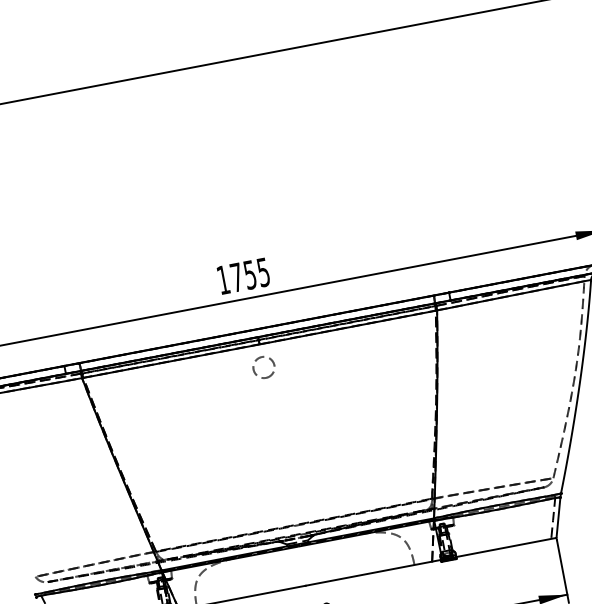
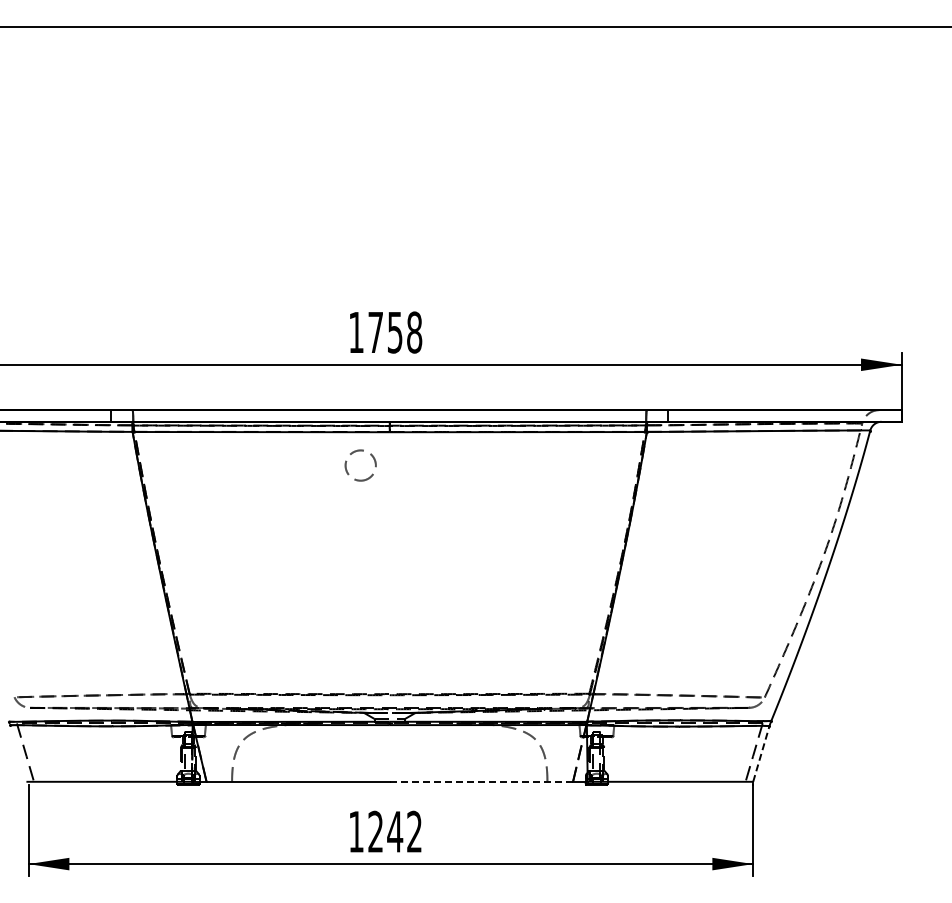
text: (263, 272) -> (414, 332), 1755 -> 1758
part: (256, 360) -> (352, 454), moved
line: (558, 517) -> (761, 753), solid -> dashed
line: (368, 573) -> (481, 781), solid -> dashed

